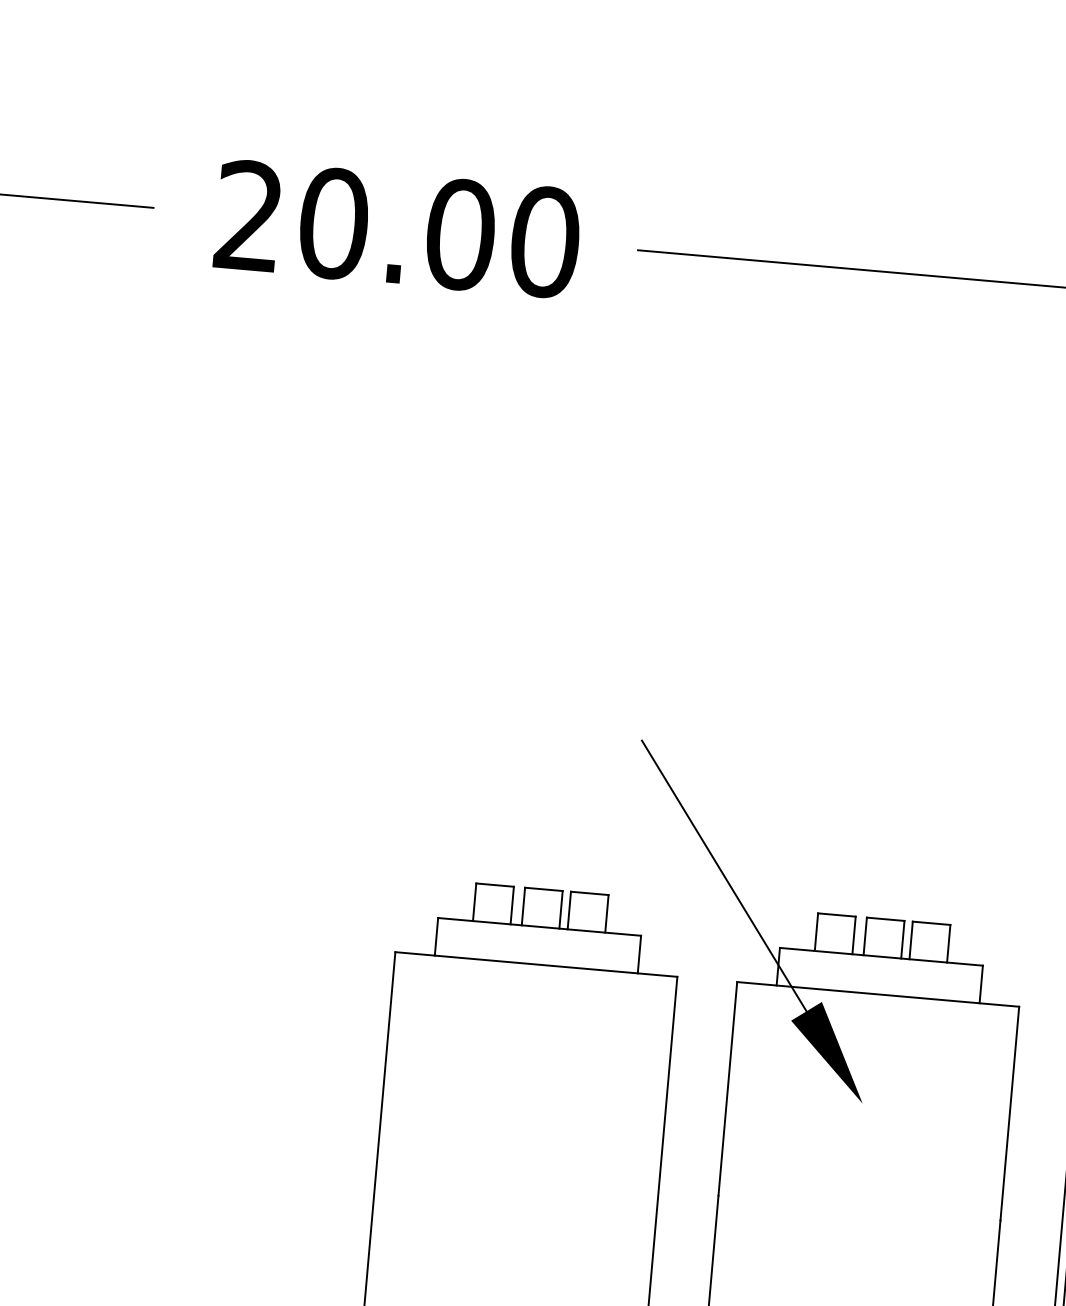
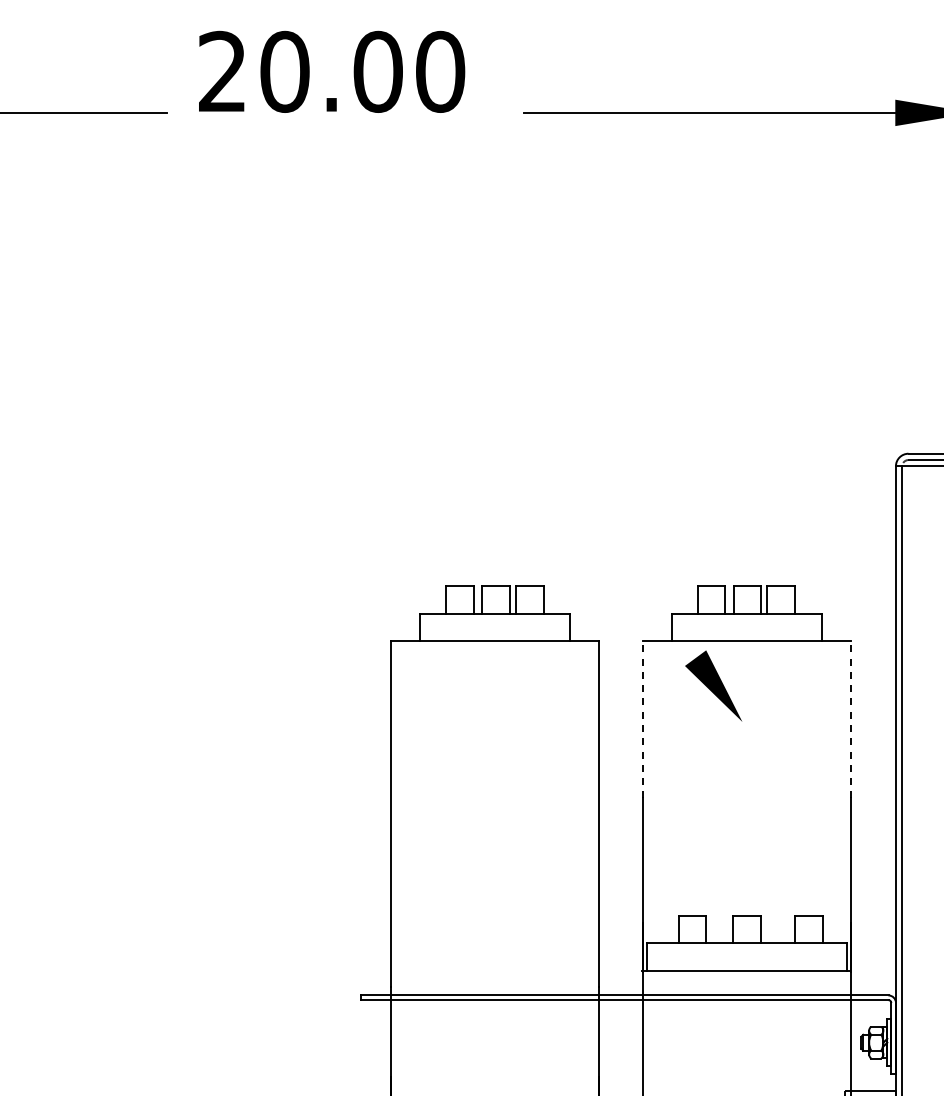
text: (398, 228) -> (332, 71), moved
line: (723, 875) -> (626, 564), removed
line: (728, 1088) -> (643, 719), solid -> dashed
line: (1009, 1113) -> (850, 719), solid -> dashed

